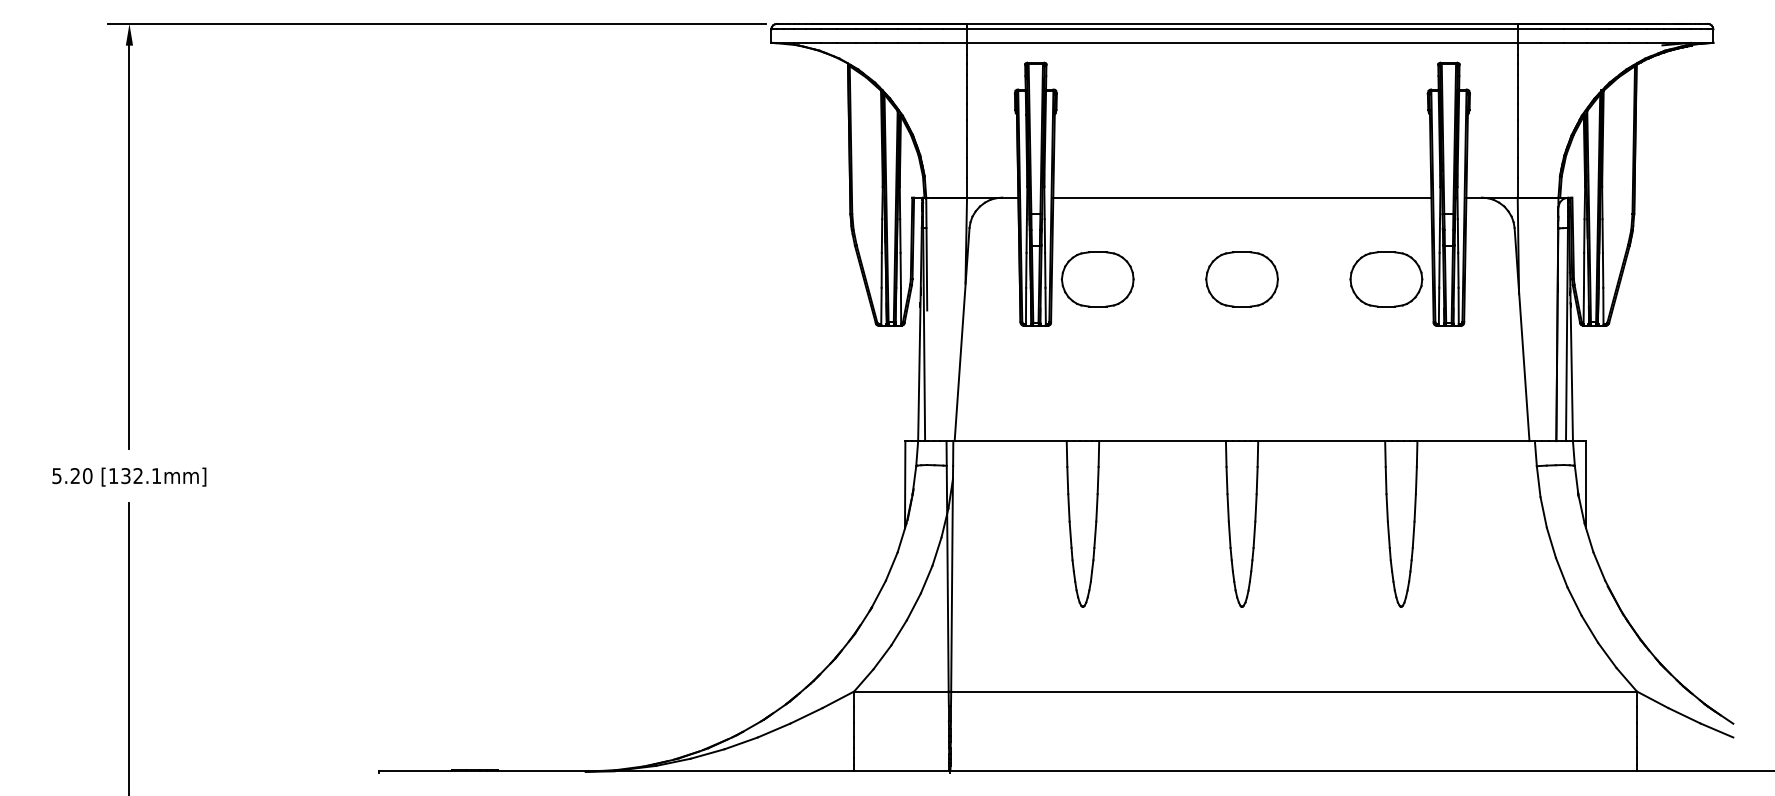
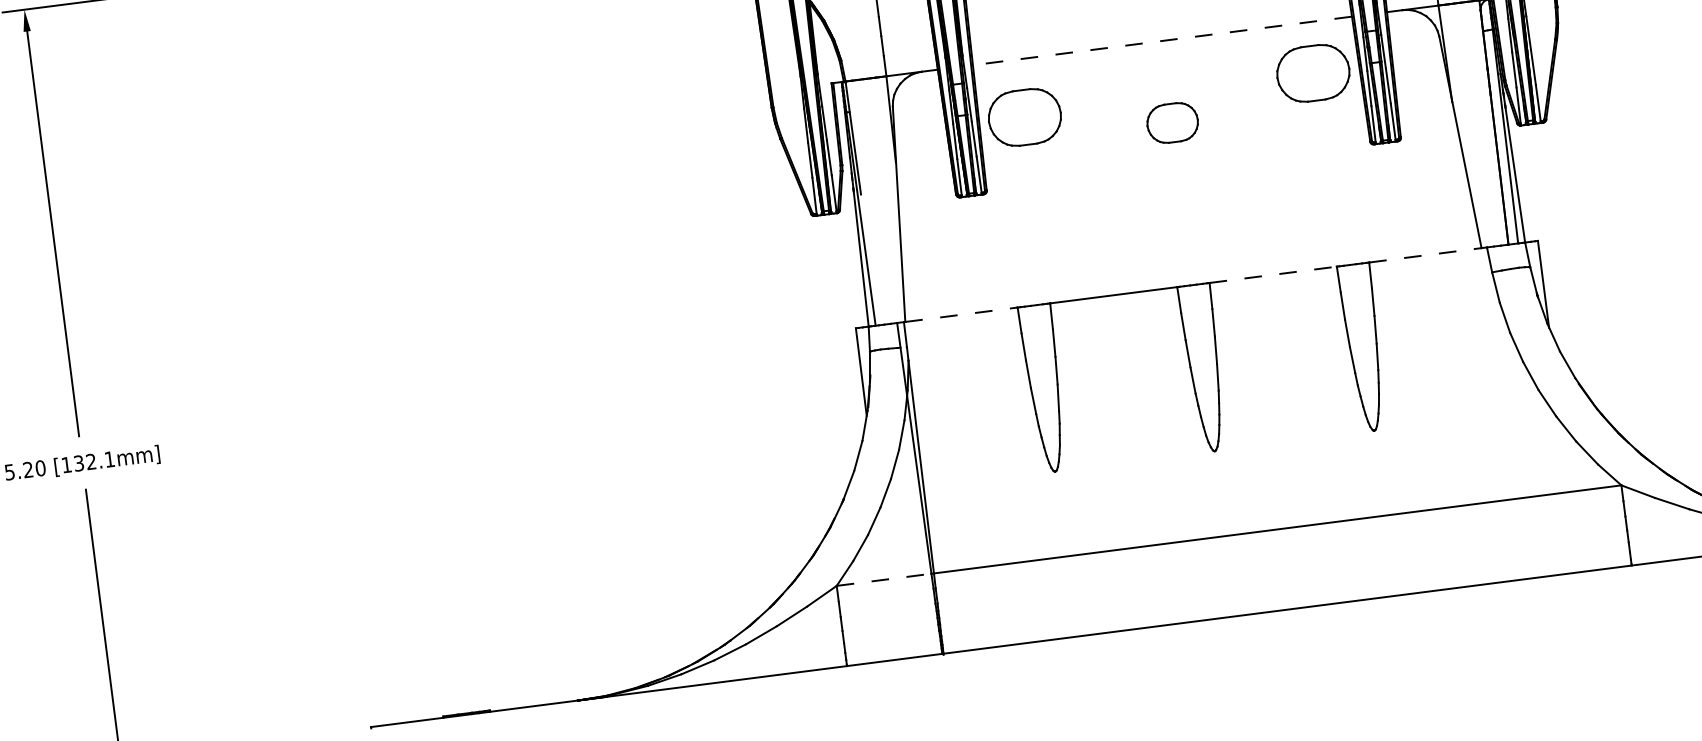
line: (1241, 197) -> (1161, 40), solid -> dashed
part: (1097, 279) -> (1024, 117), moved
part: (1241, 279) -> (1172, 123), size x0.7
part: (1386, 279) -> (1313, 73), moved
line: (1011, 441) -> (962, 315), solid -> dashed
line: (1322, 441) -> (1274, 275), solid -> dashed
line: (1473, 441) -> (1425, 255), solid -> dashed
line: (903, 691) -> (886, 579), solid -> dashed

